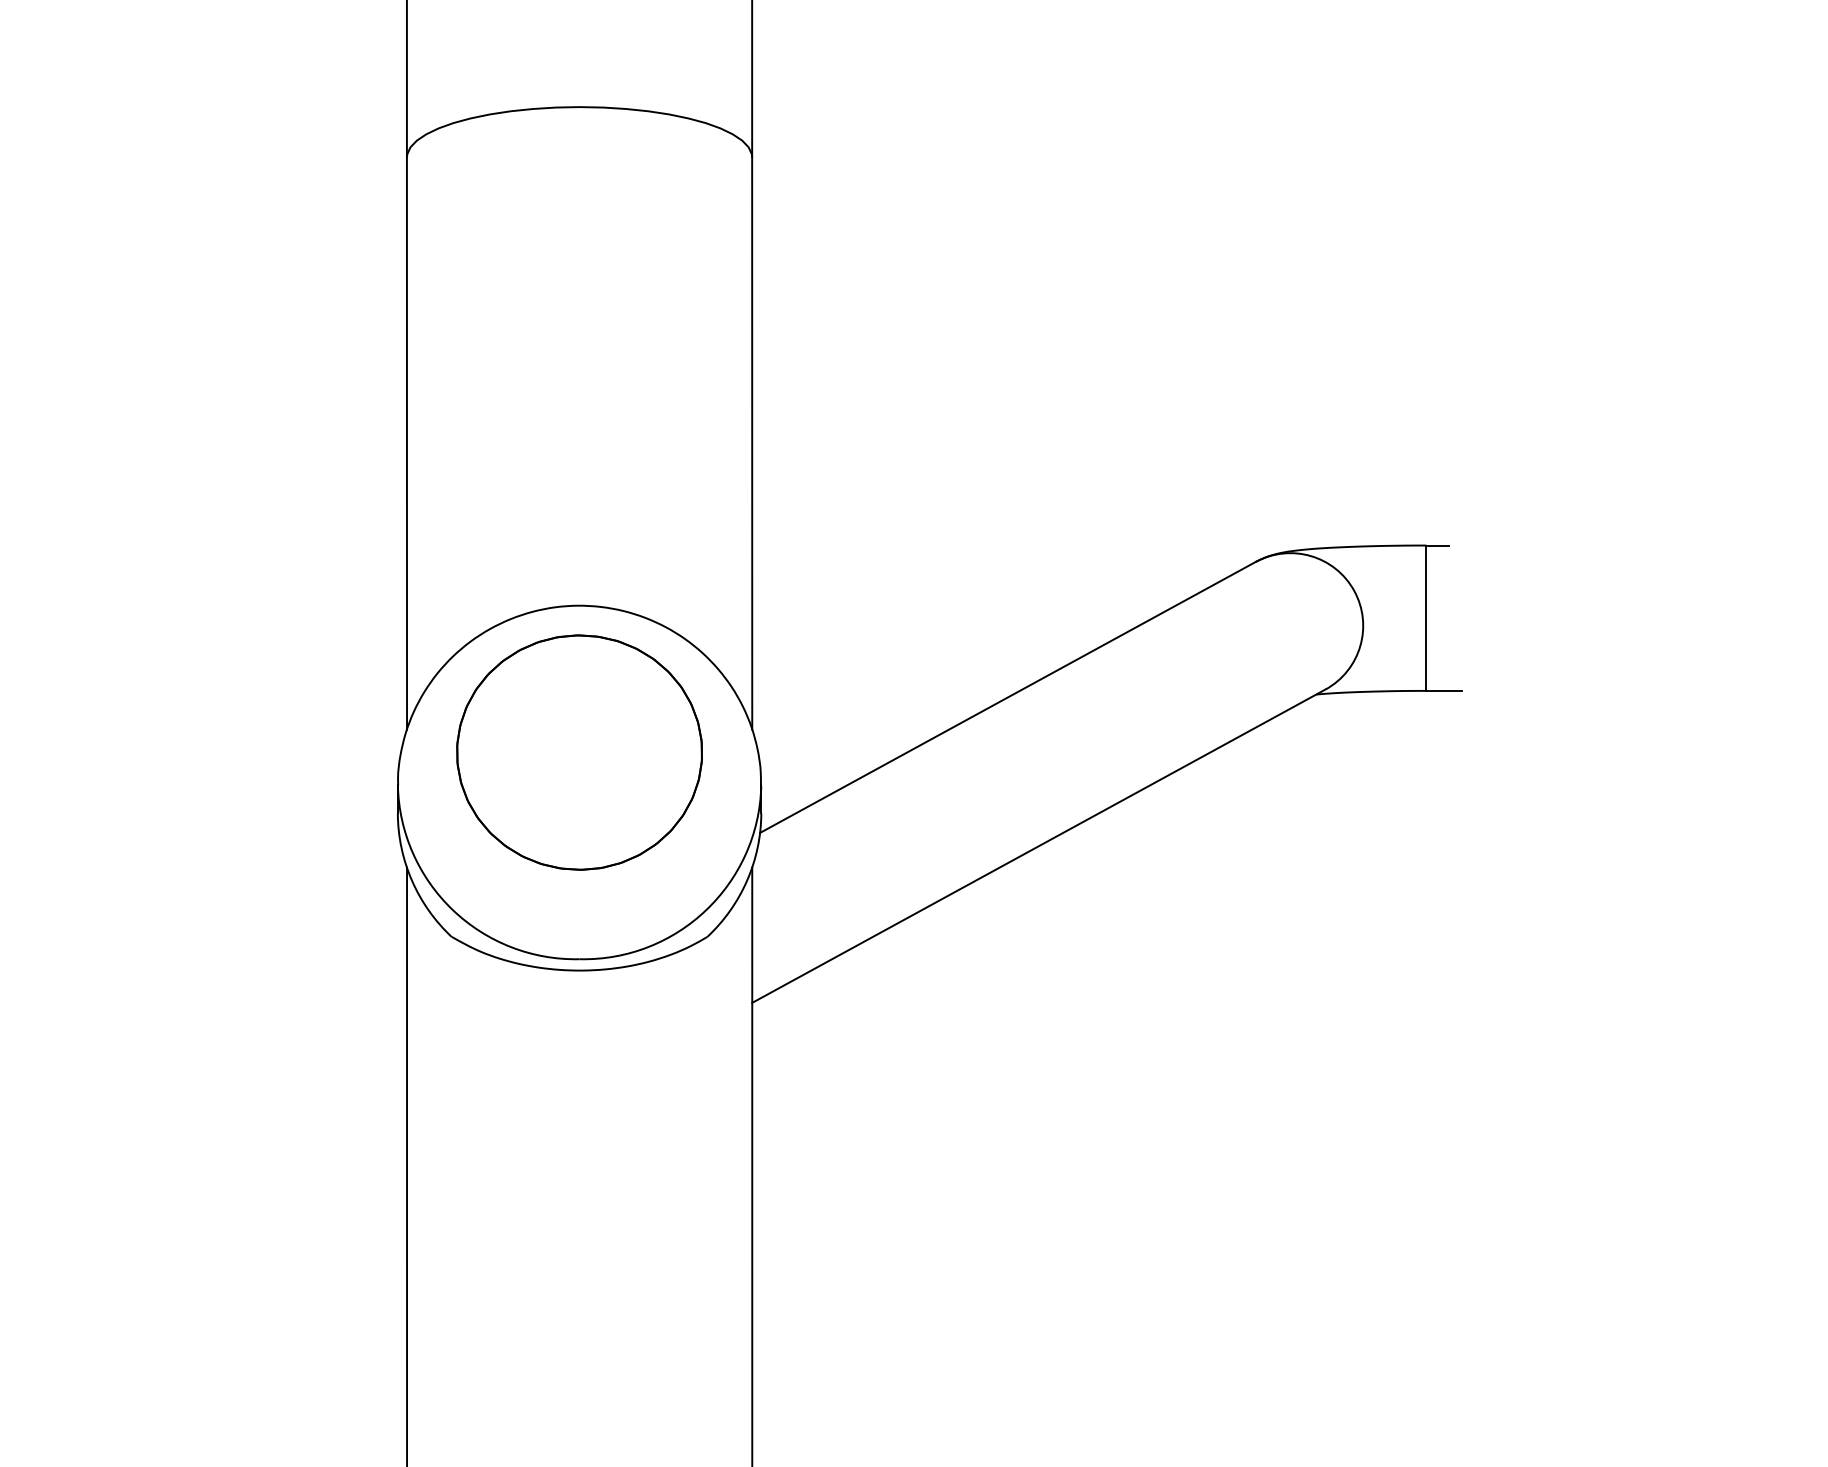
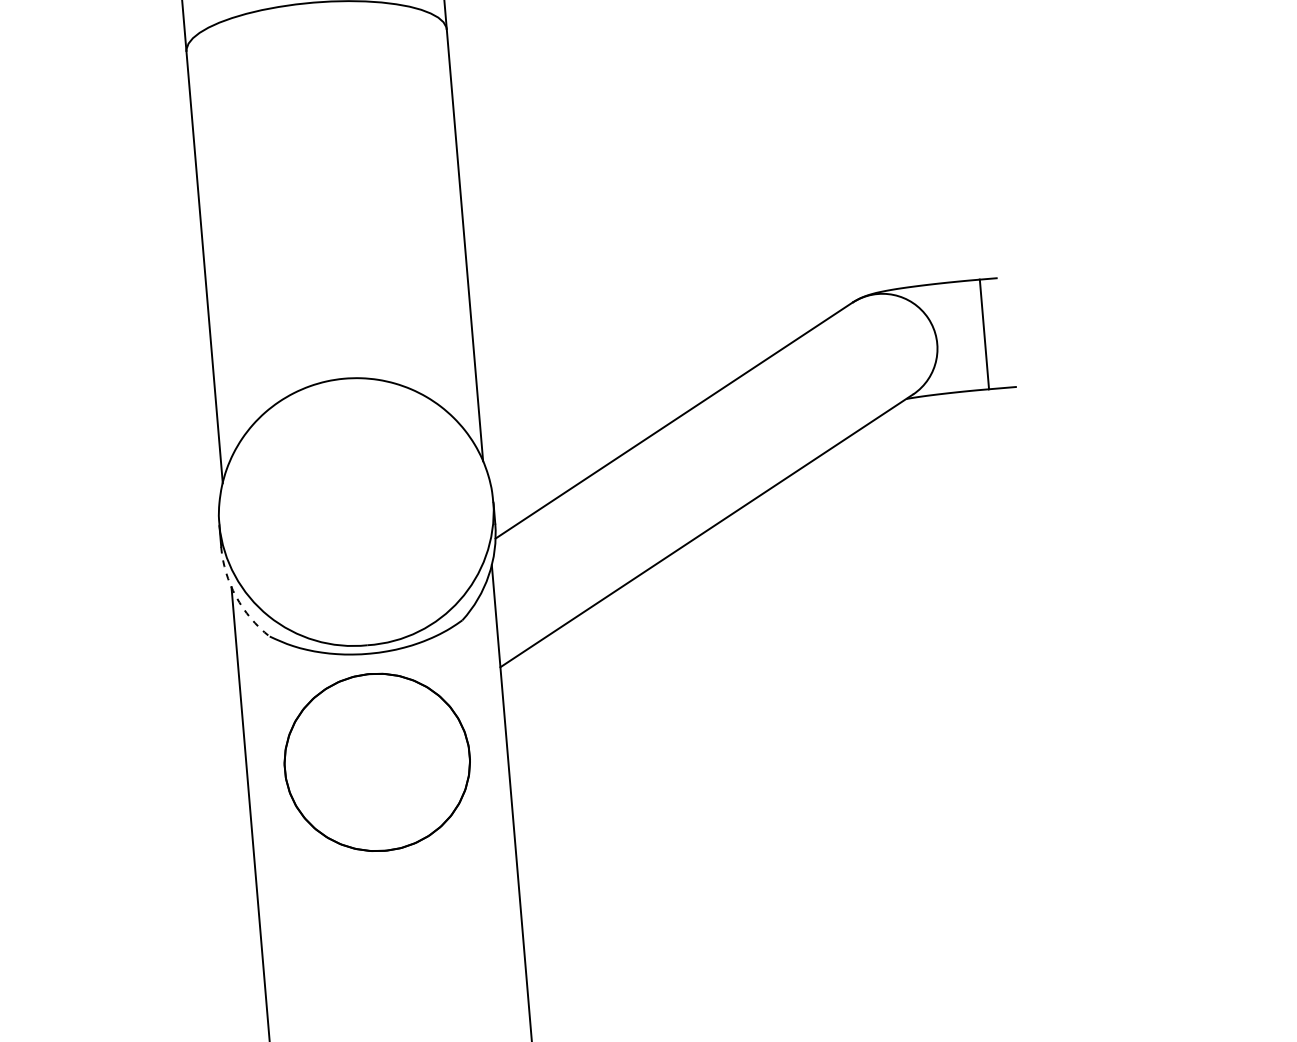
part: (579, 752) -> (377, 762), moved
arc: (412, 880) -> (236, 596), solid -> dashed

